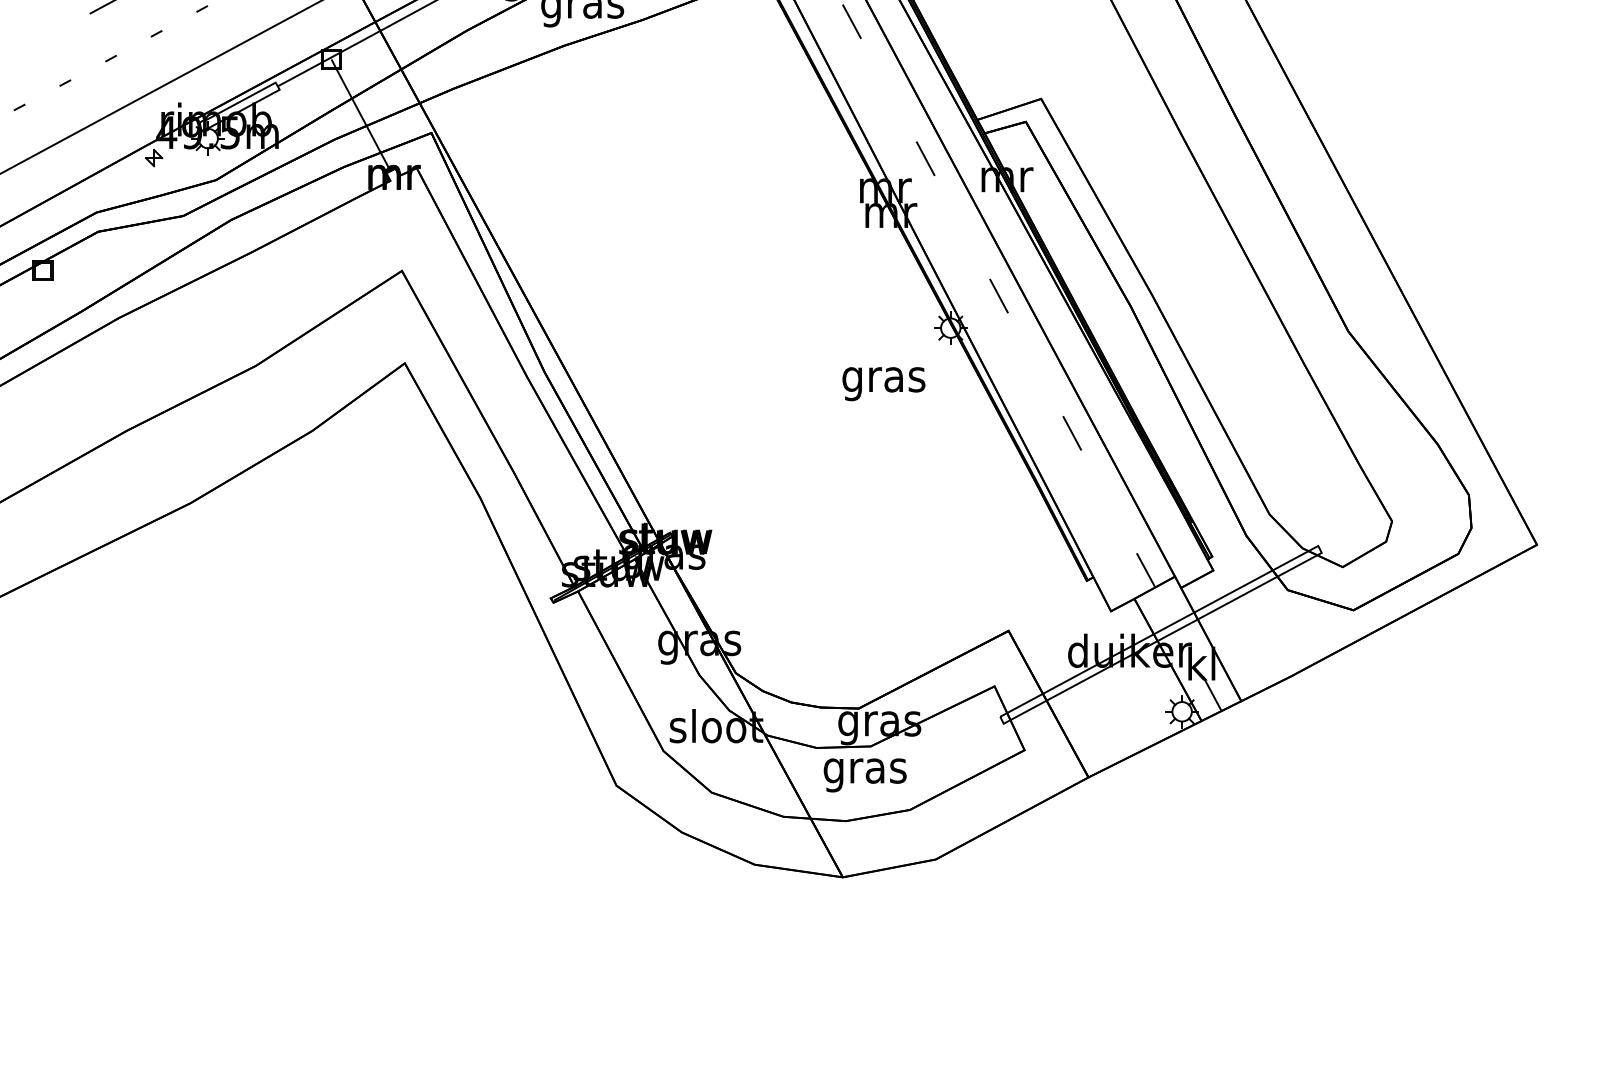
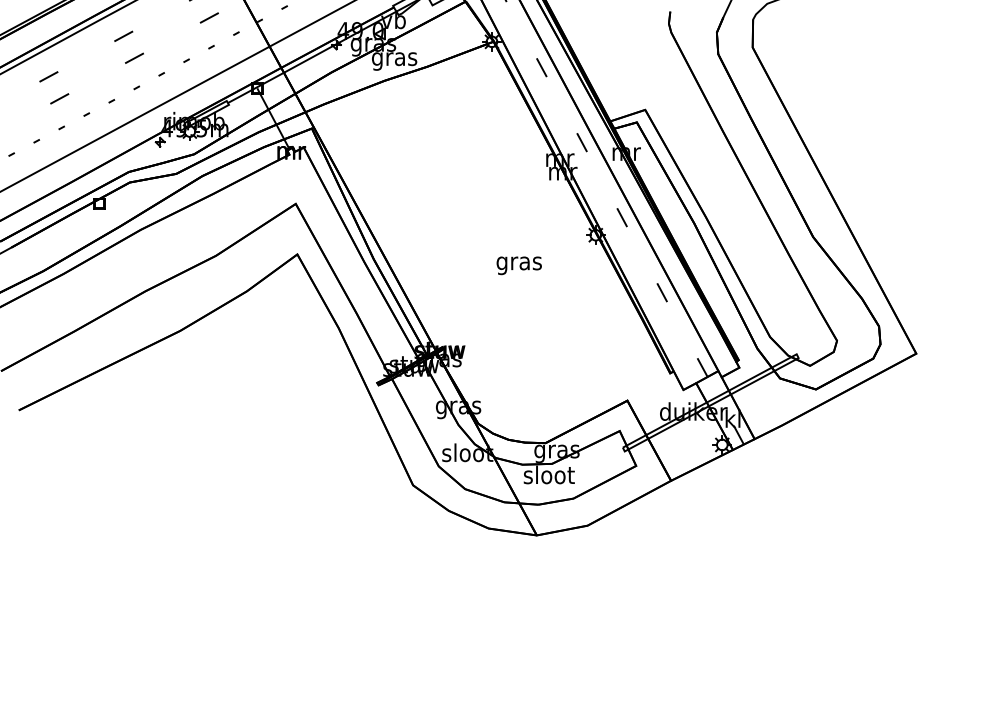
text: (882, 383) -> (518, 265), moved
text: (864, 769) -> (548, 476), gras -> sloot

